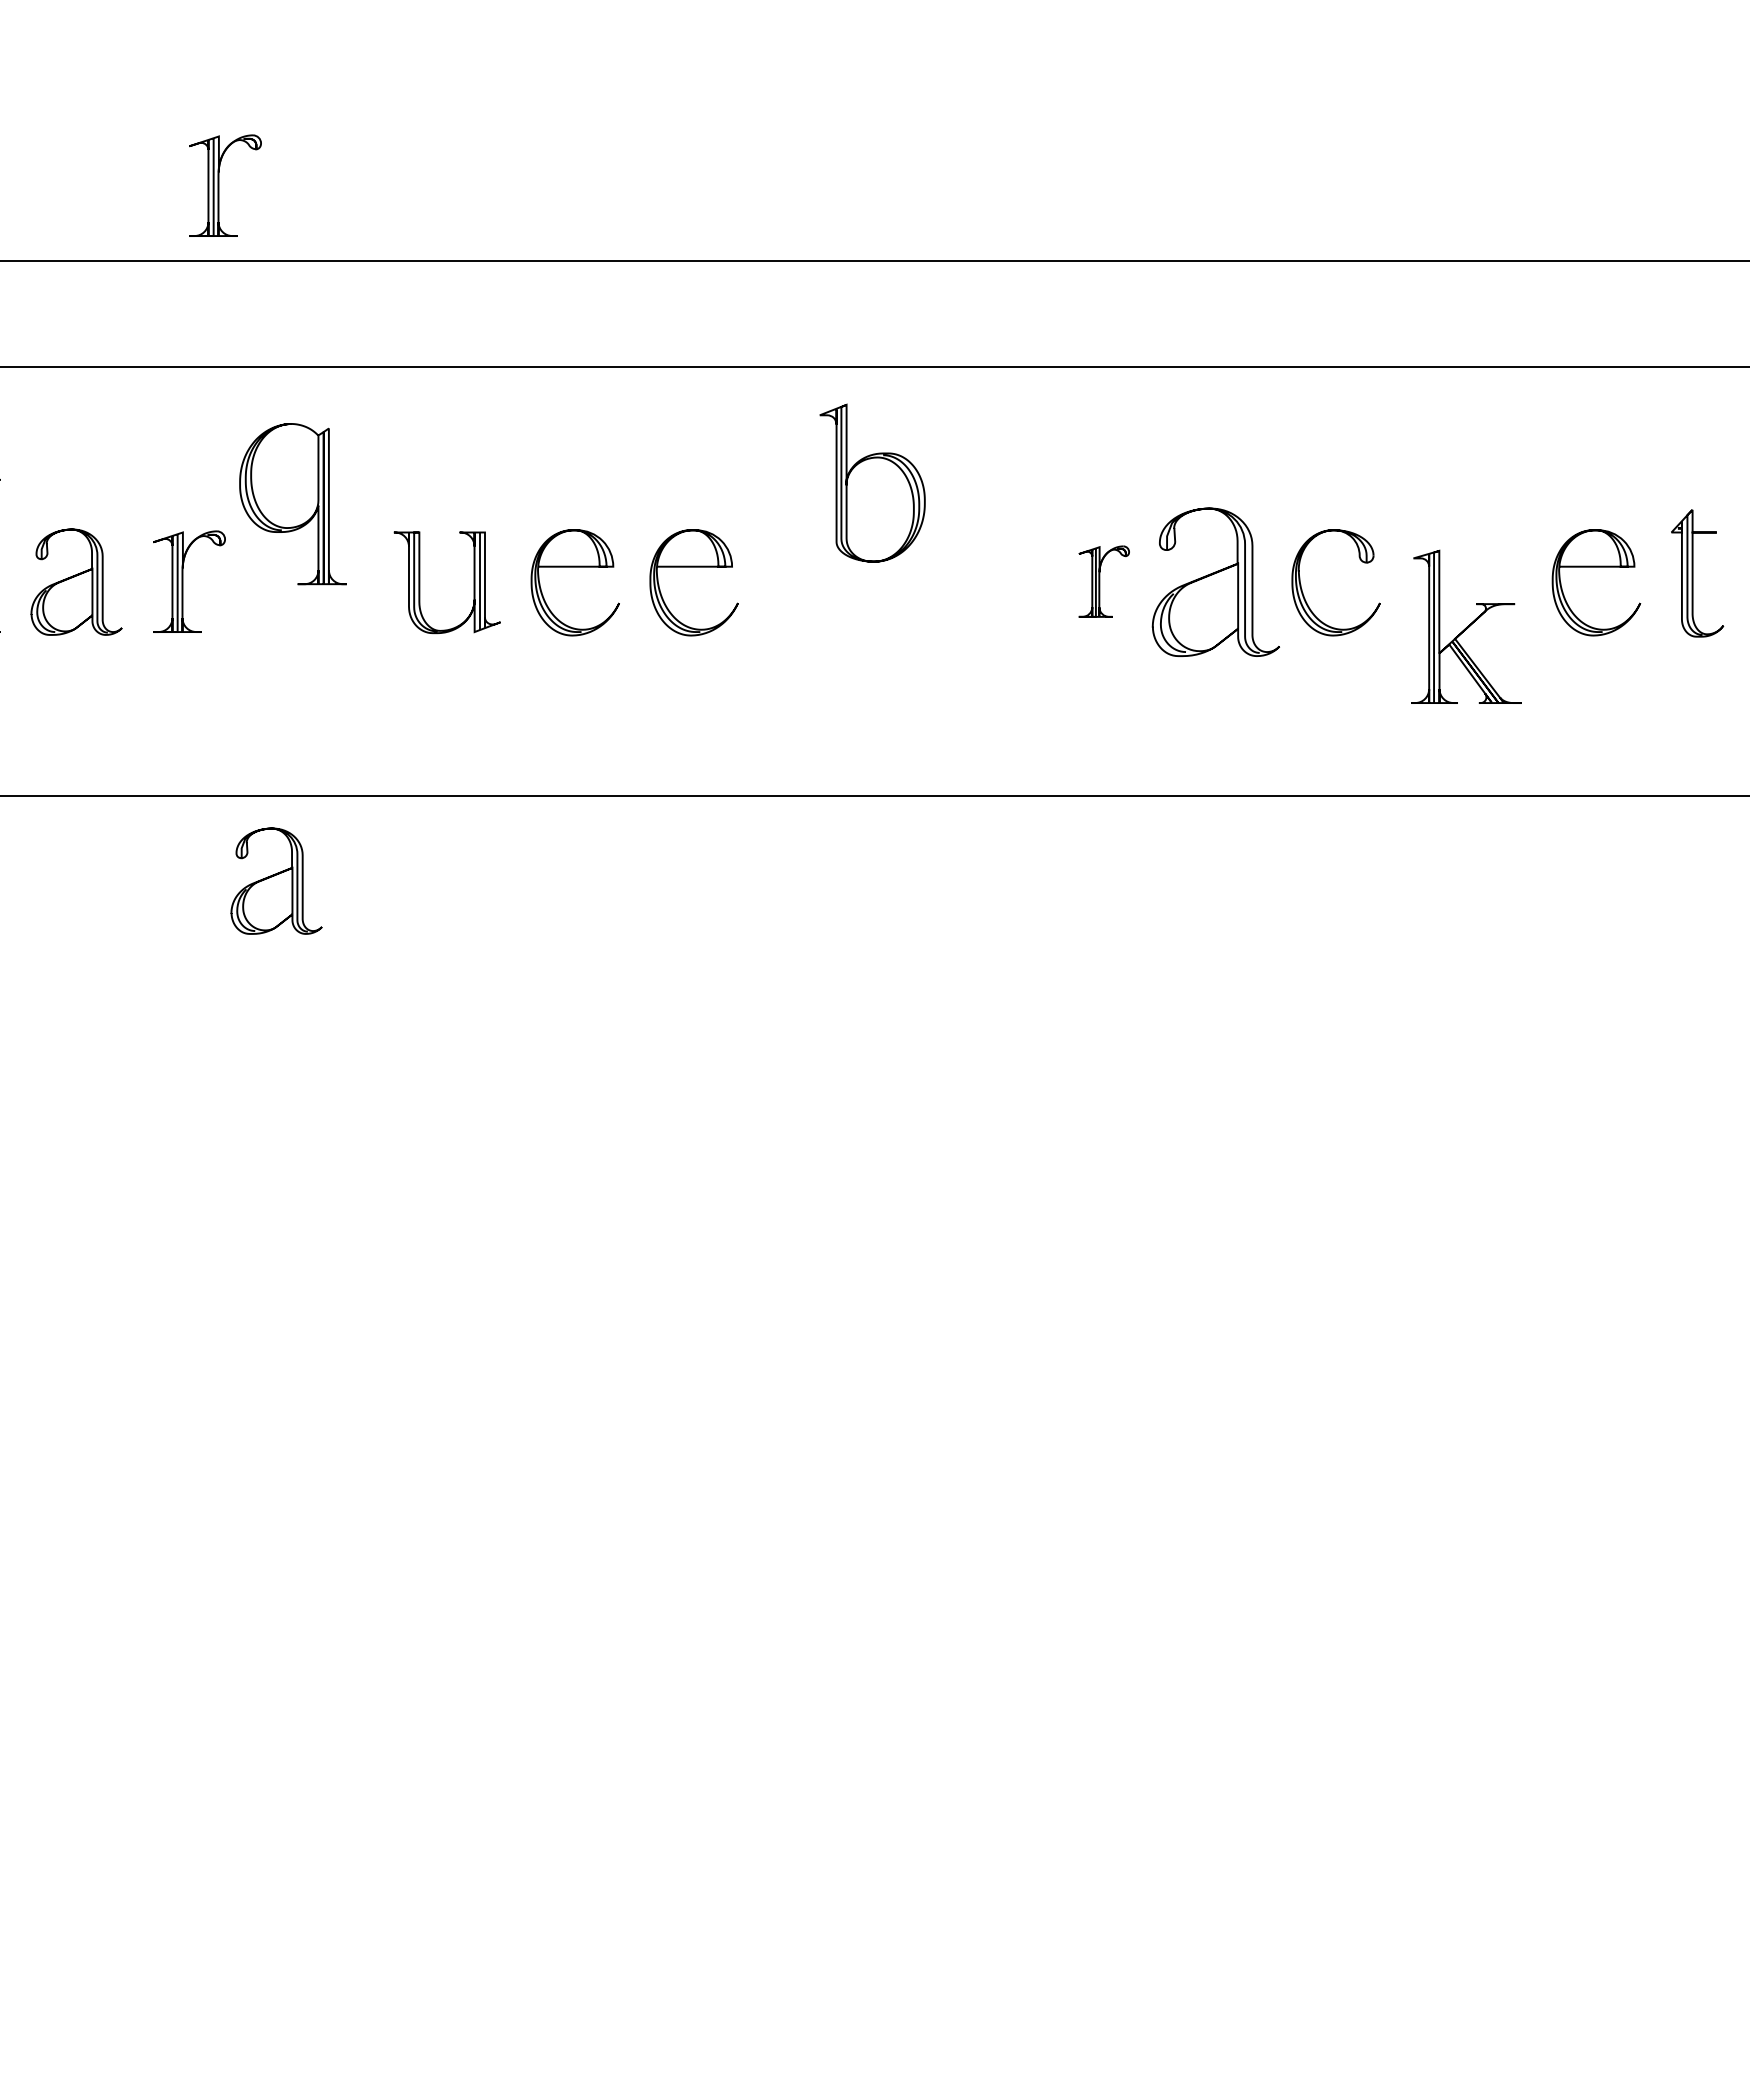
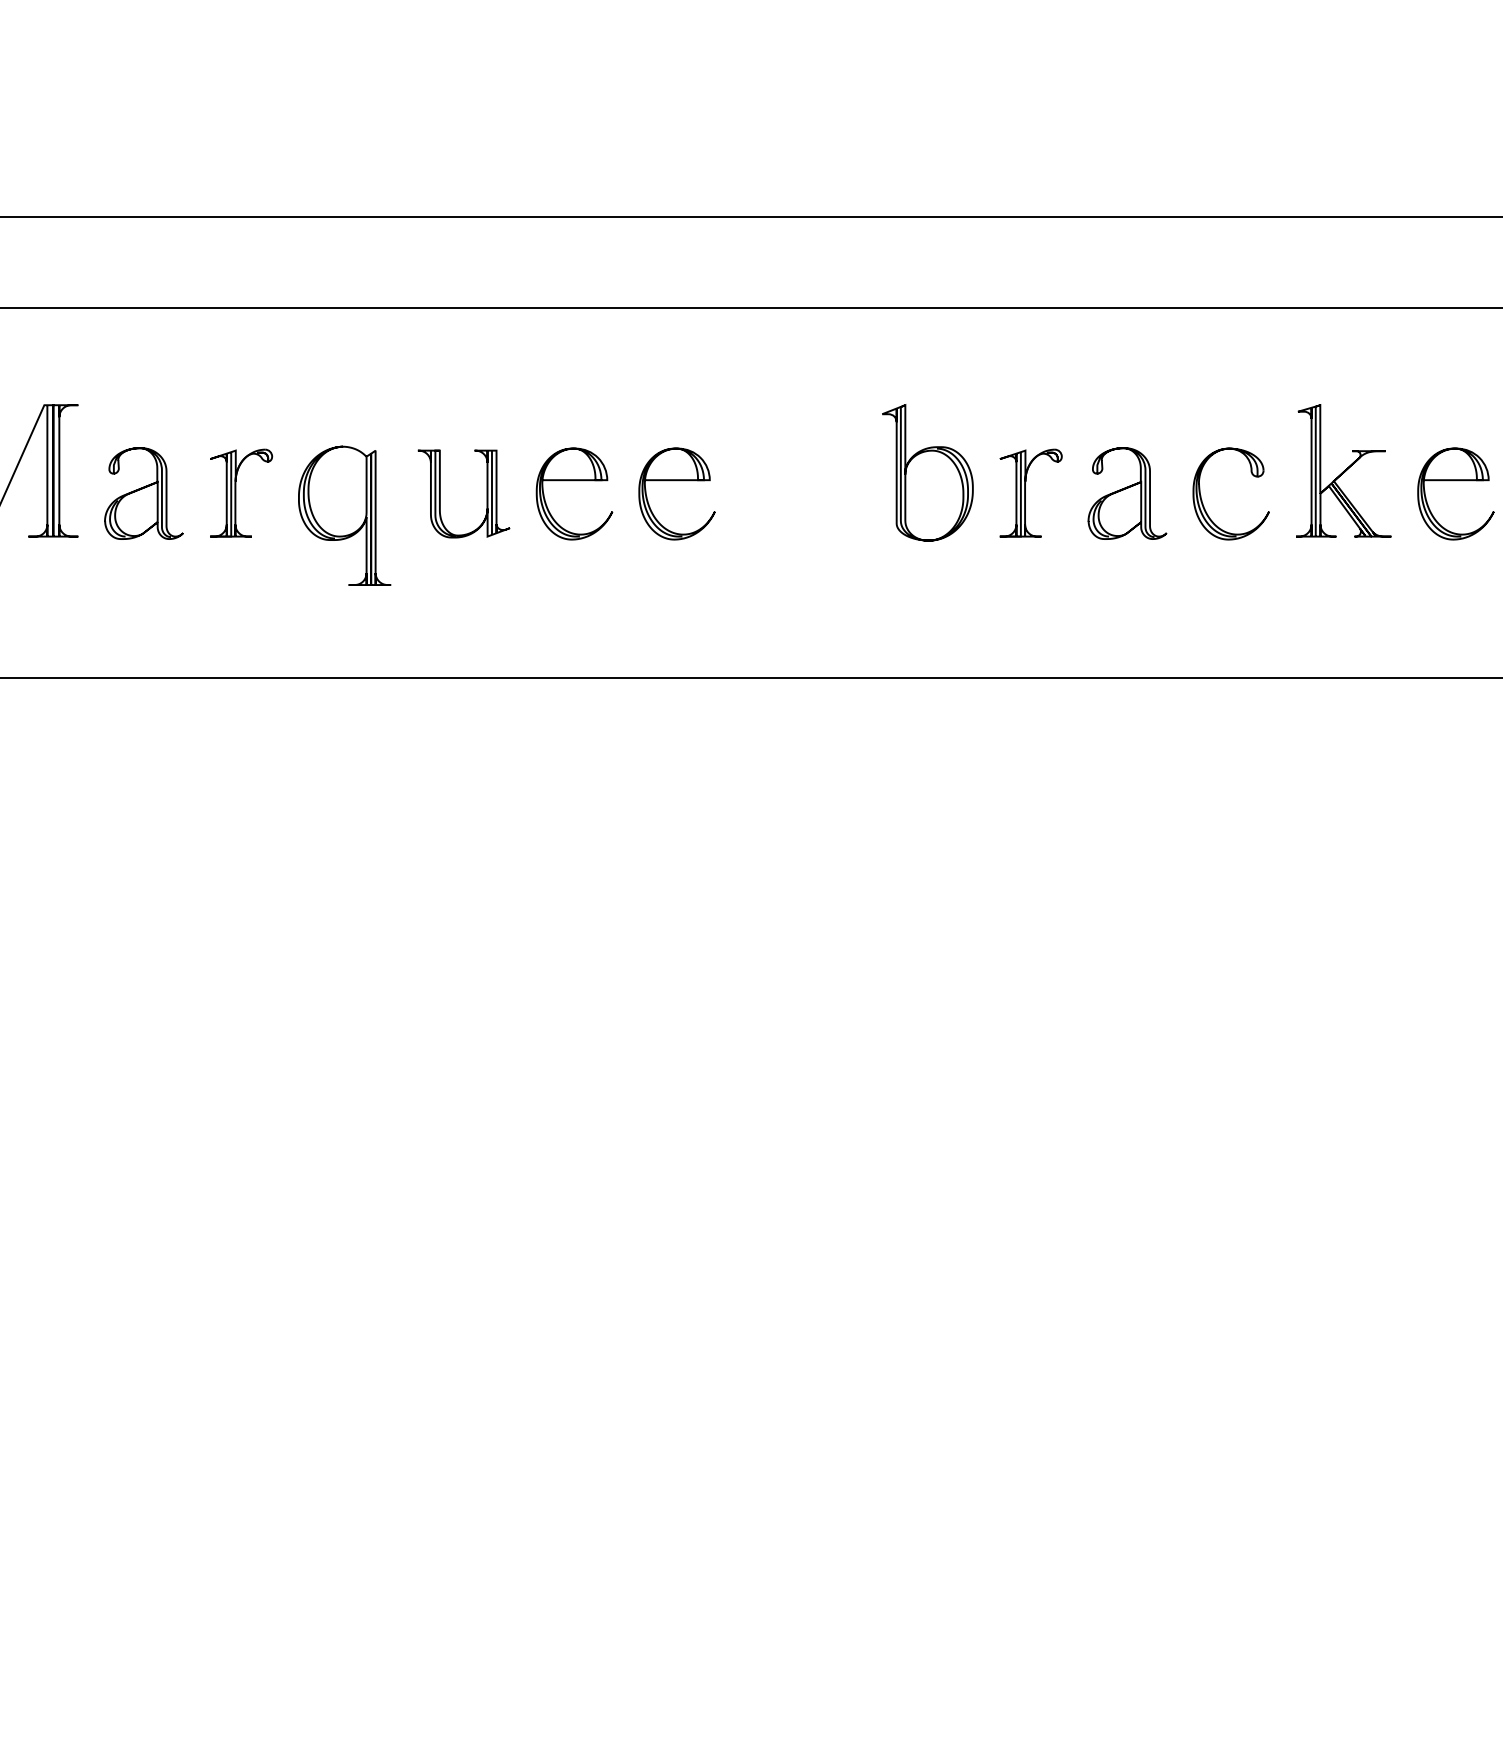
part: (225, 185) -> (272, 151), removed
curve: (862, 462) -> (919, 454), moved
curve: (303, 522) -> (353, 531), moved
part: (1103, 581) -> (1030, 492), size x1.43
part: (1215, 581) -> (1127, 492), size x0.71
curve: (1467, 626) -> (1344, 470), moved
part: (276, 880) -> (316, 751), removed

